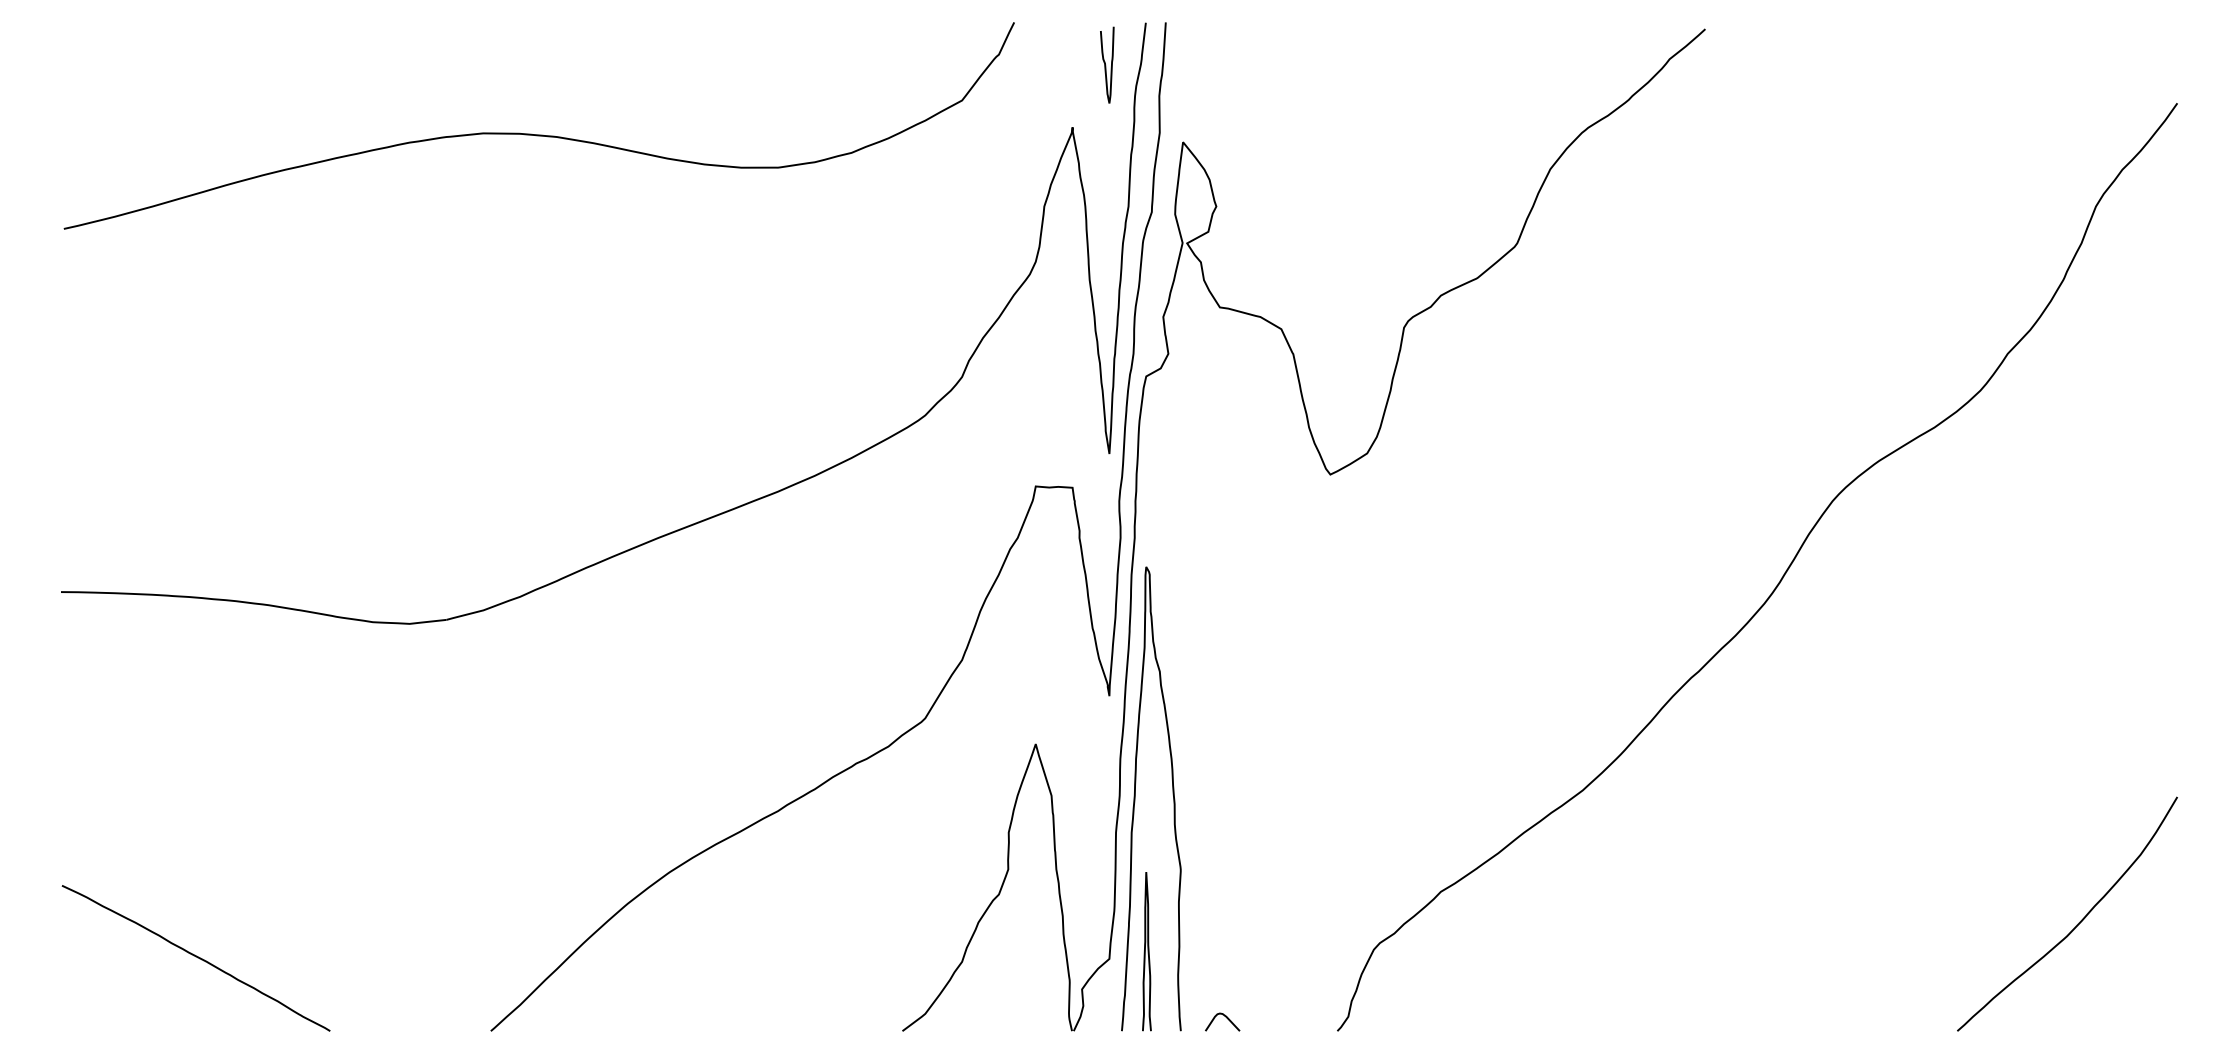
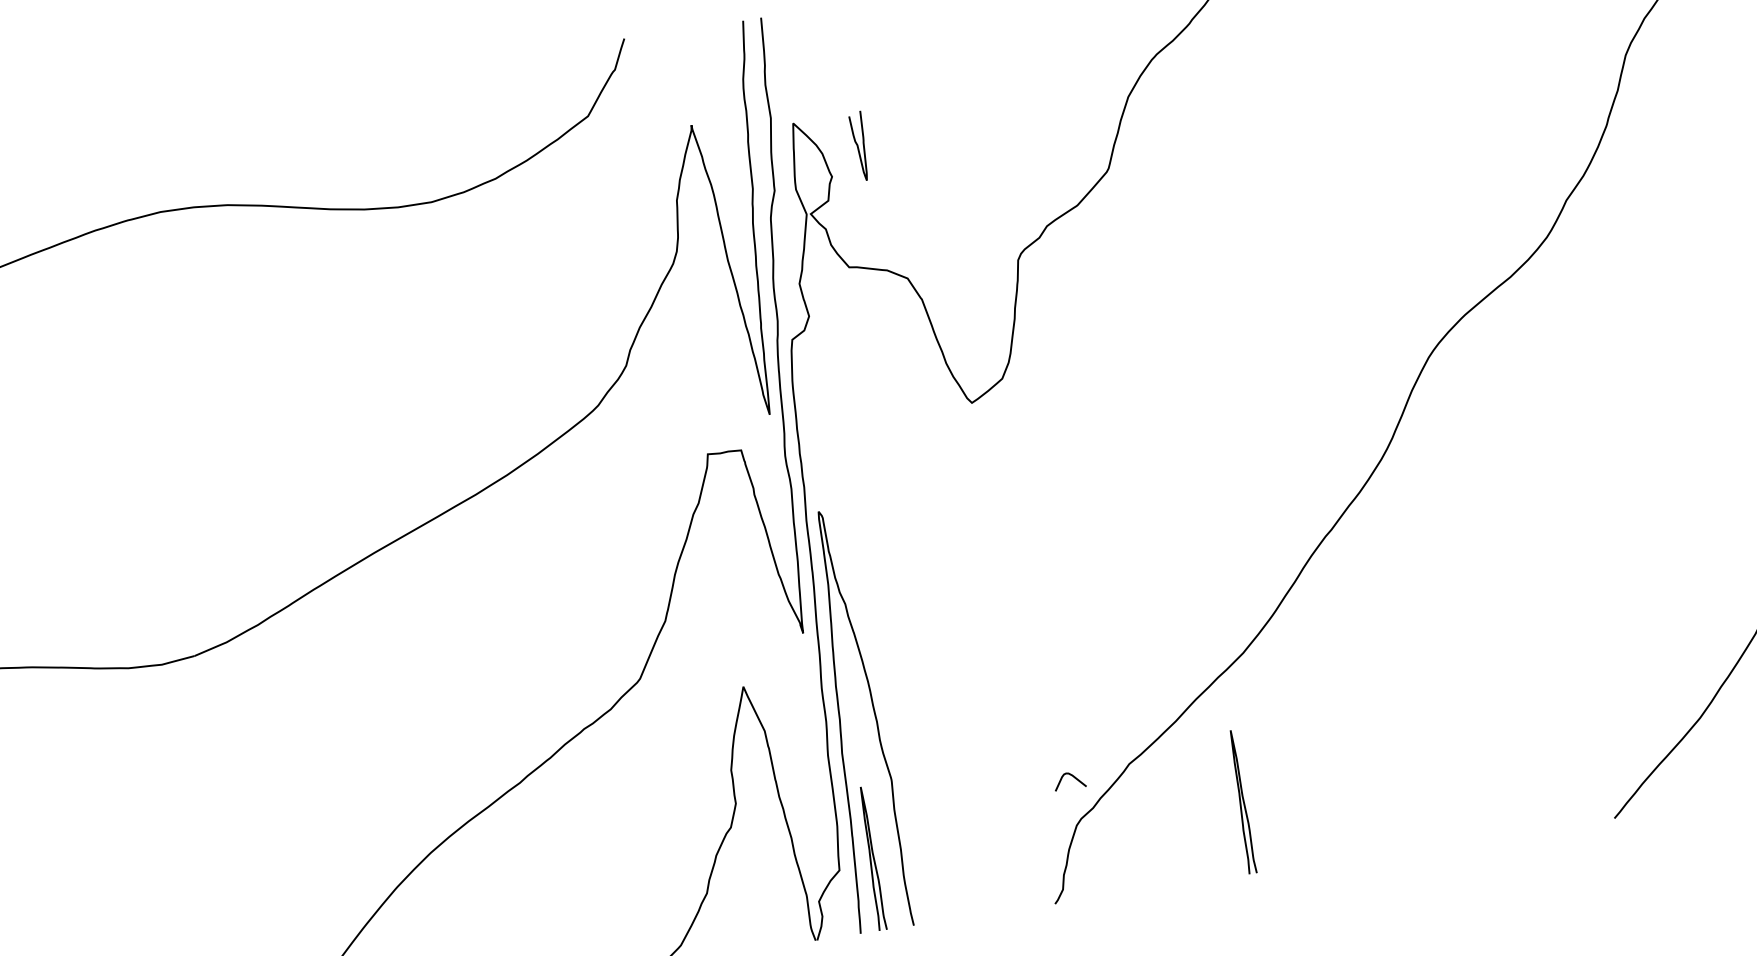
curve: (1106, 65) -> (859, 146), moved
curve: (1555, 951) -> (1240, 802), added
curve: (1225, 1017) -> (1071, 776), moved

